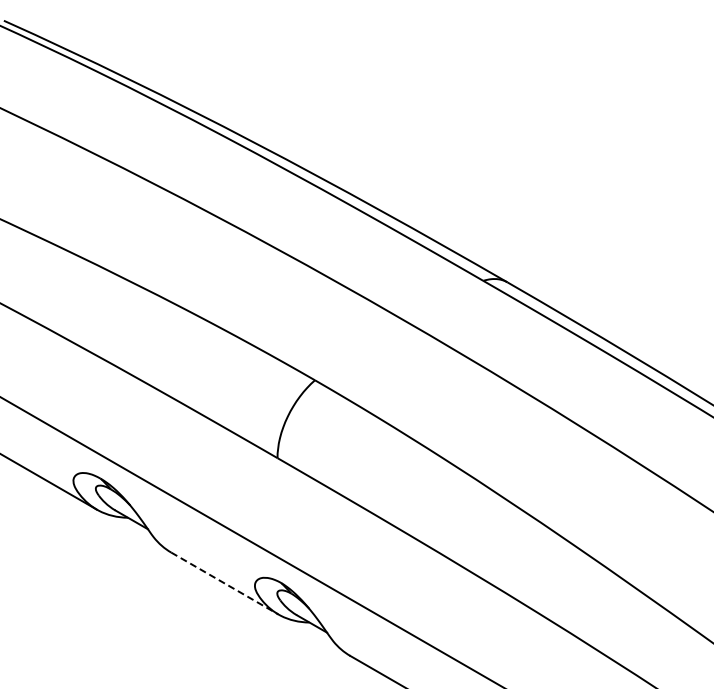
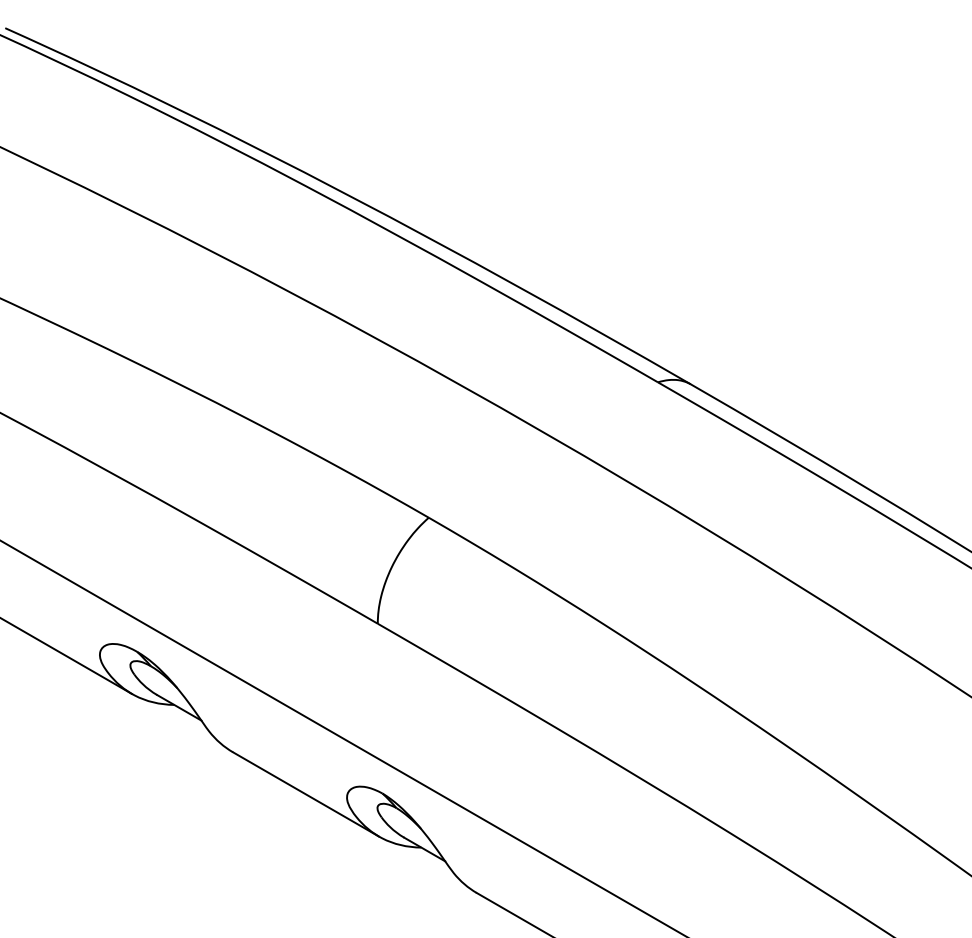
line: (224, 583) -> (305, 794), dashed -> solid

